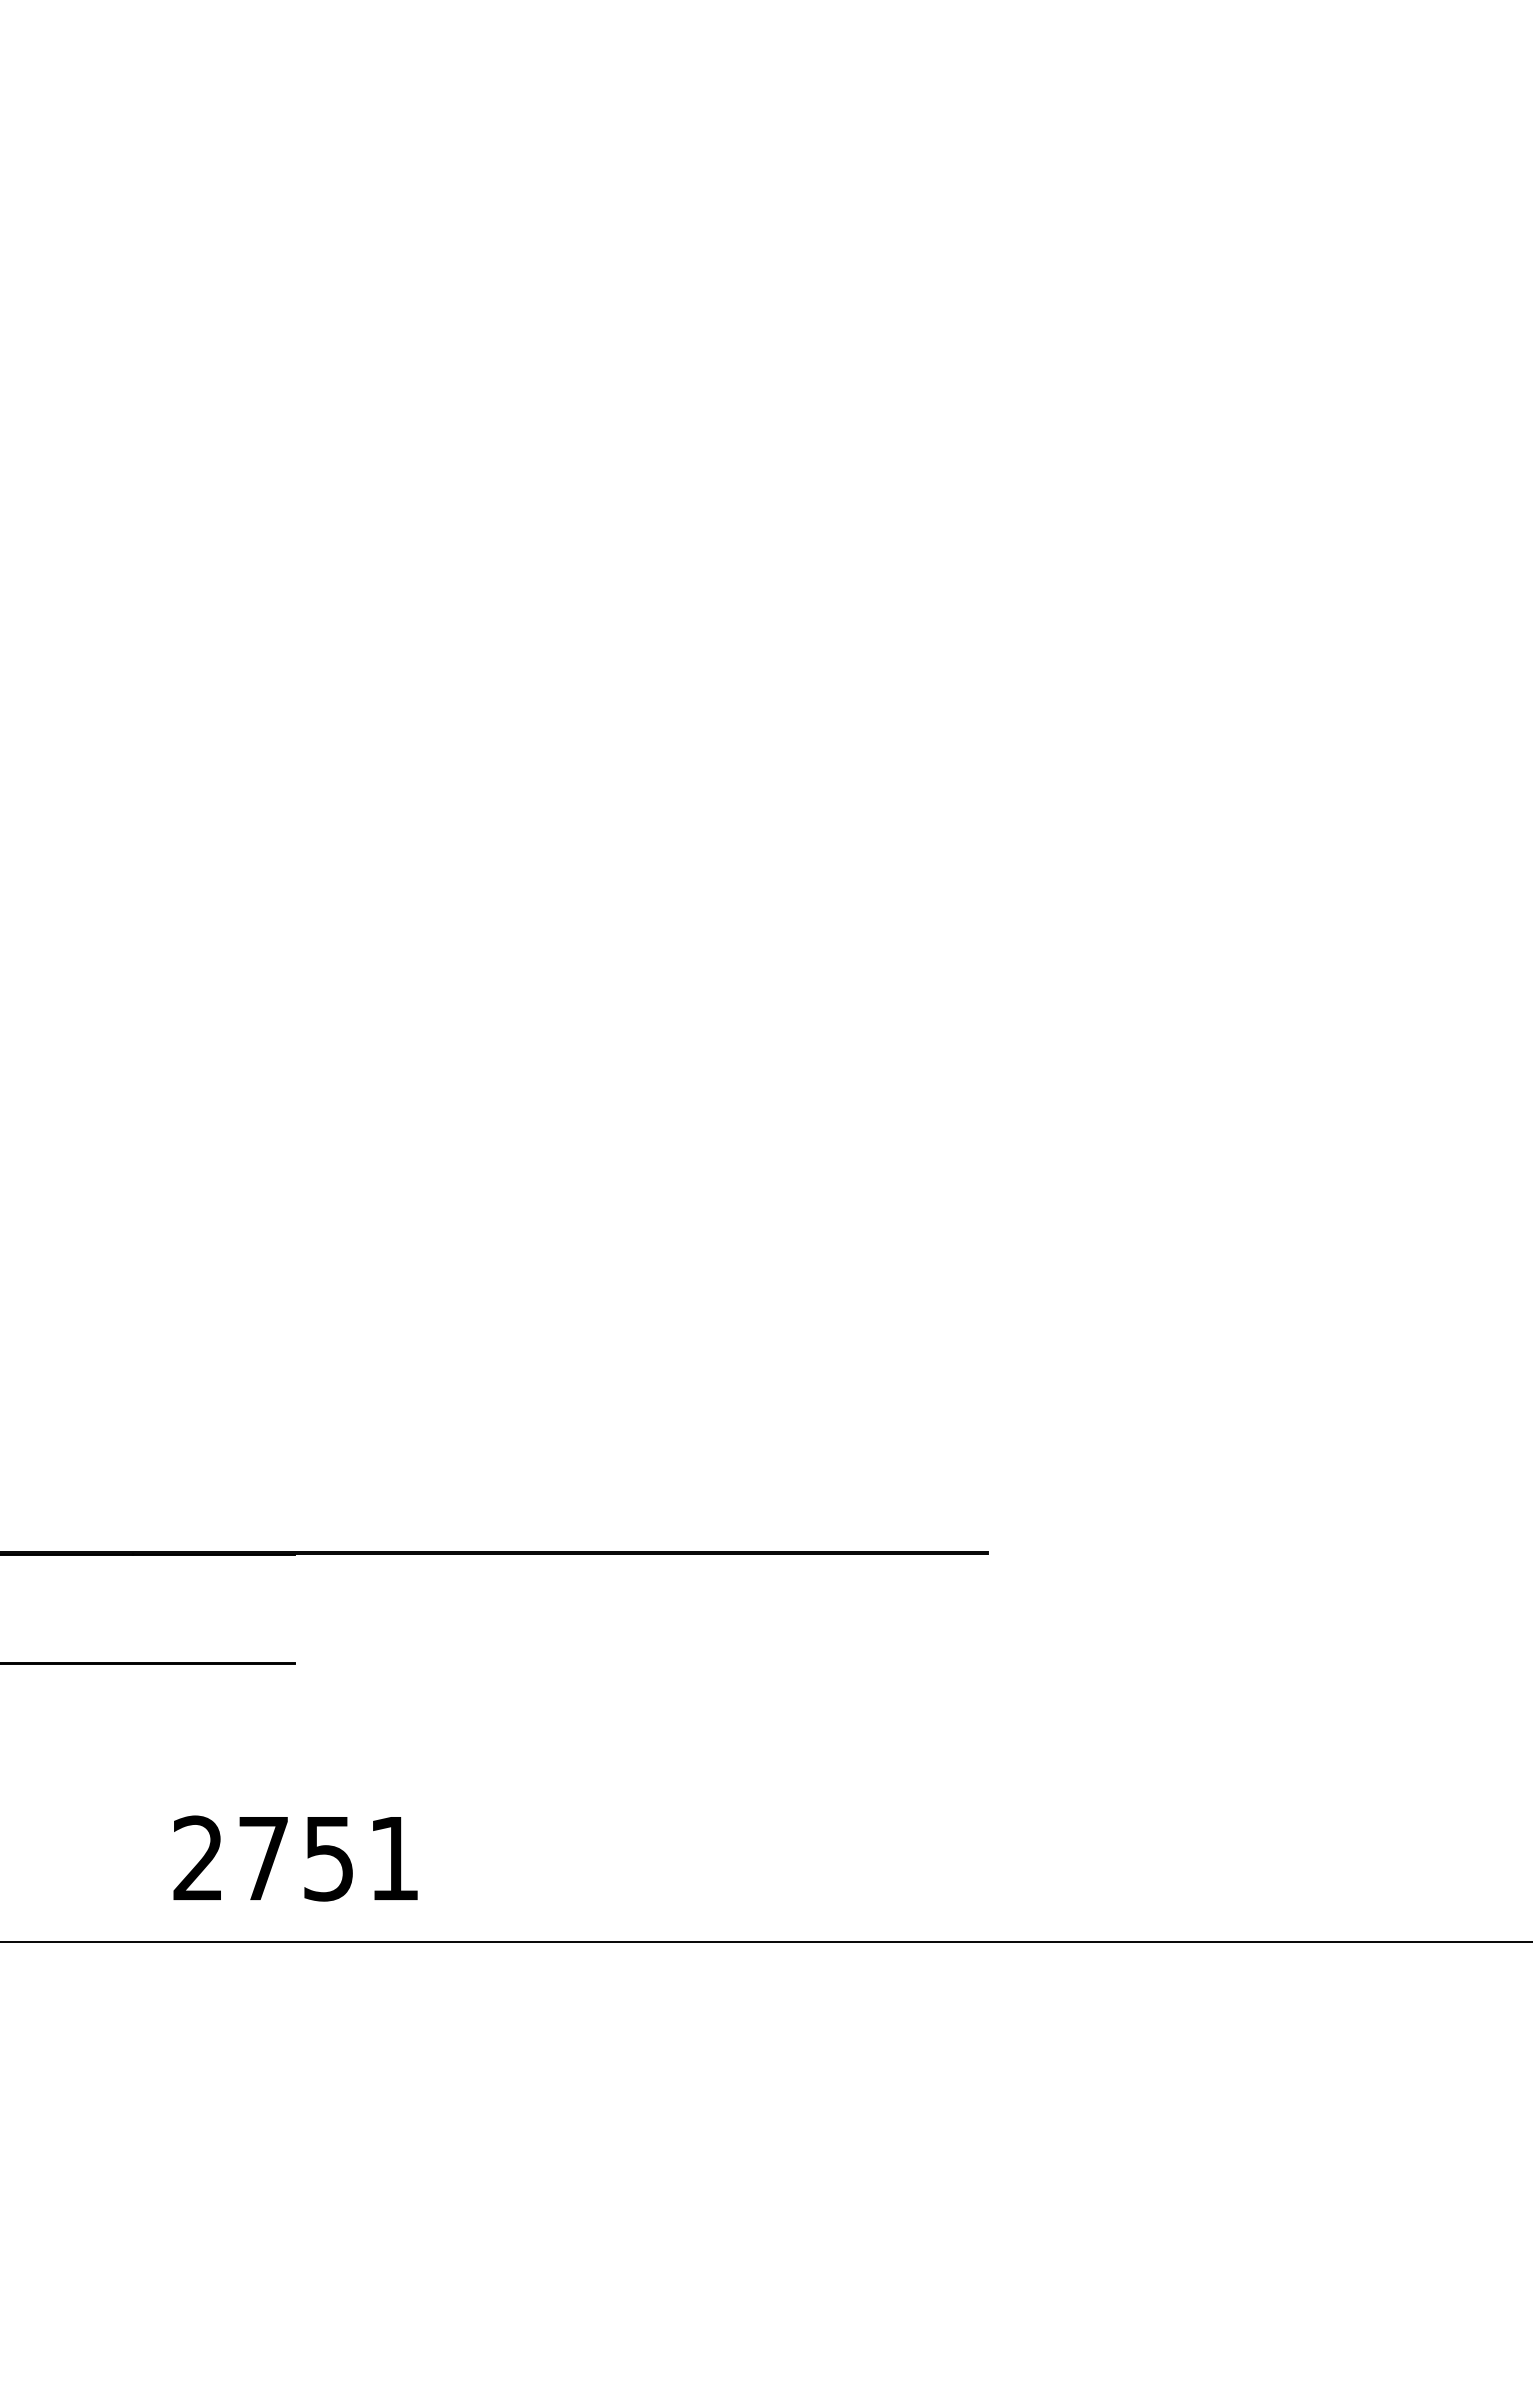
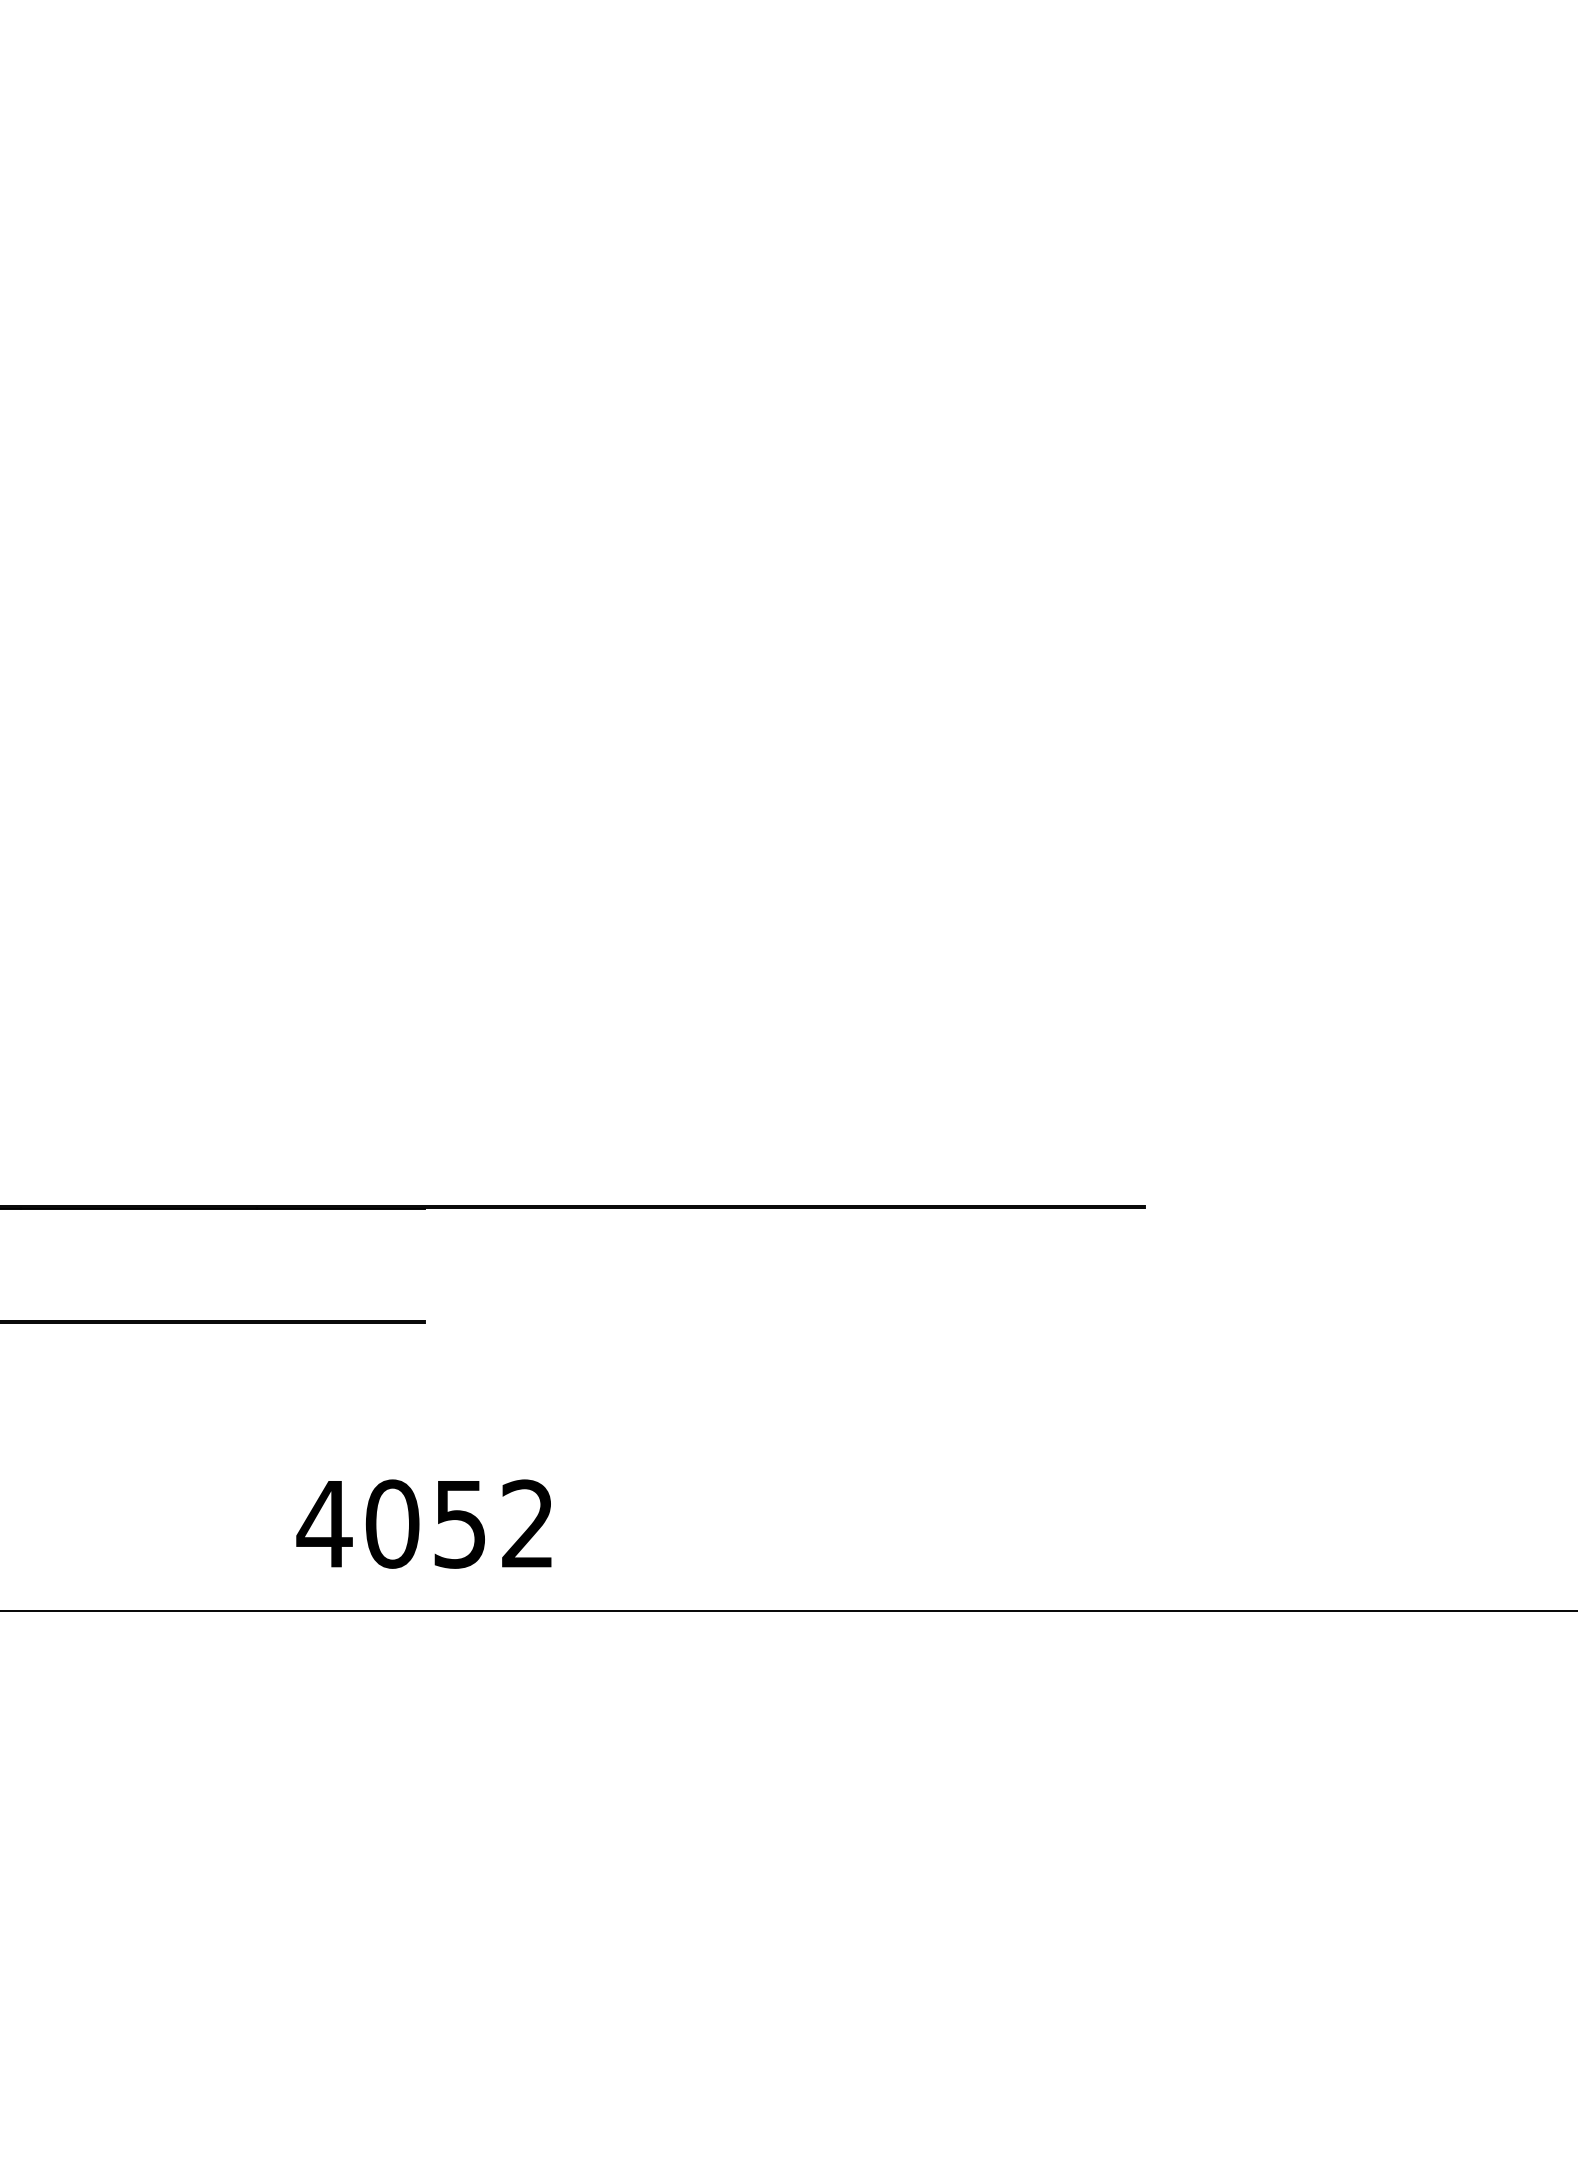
text: (294, 1858) -> (424, 1524), 2751 -> 4052

